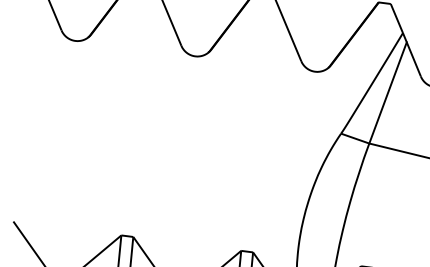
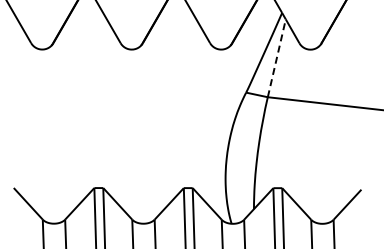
line: (387, 93) -> (276, 58), solid -> dashed

